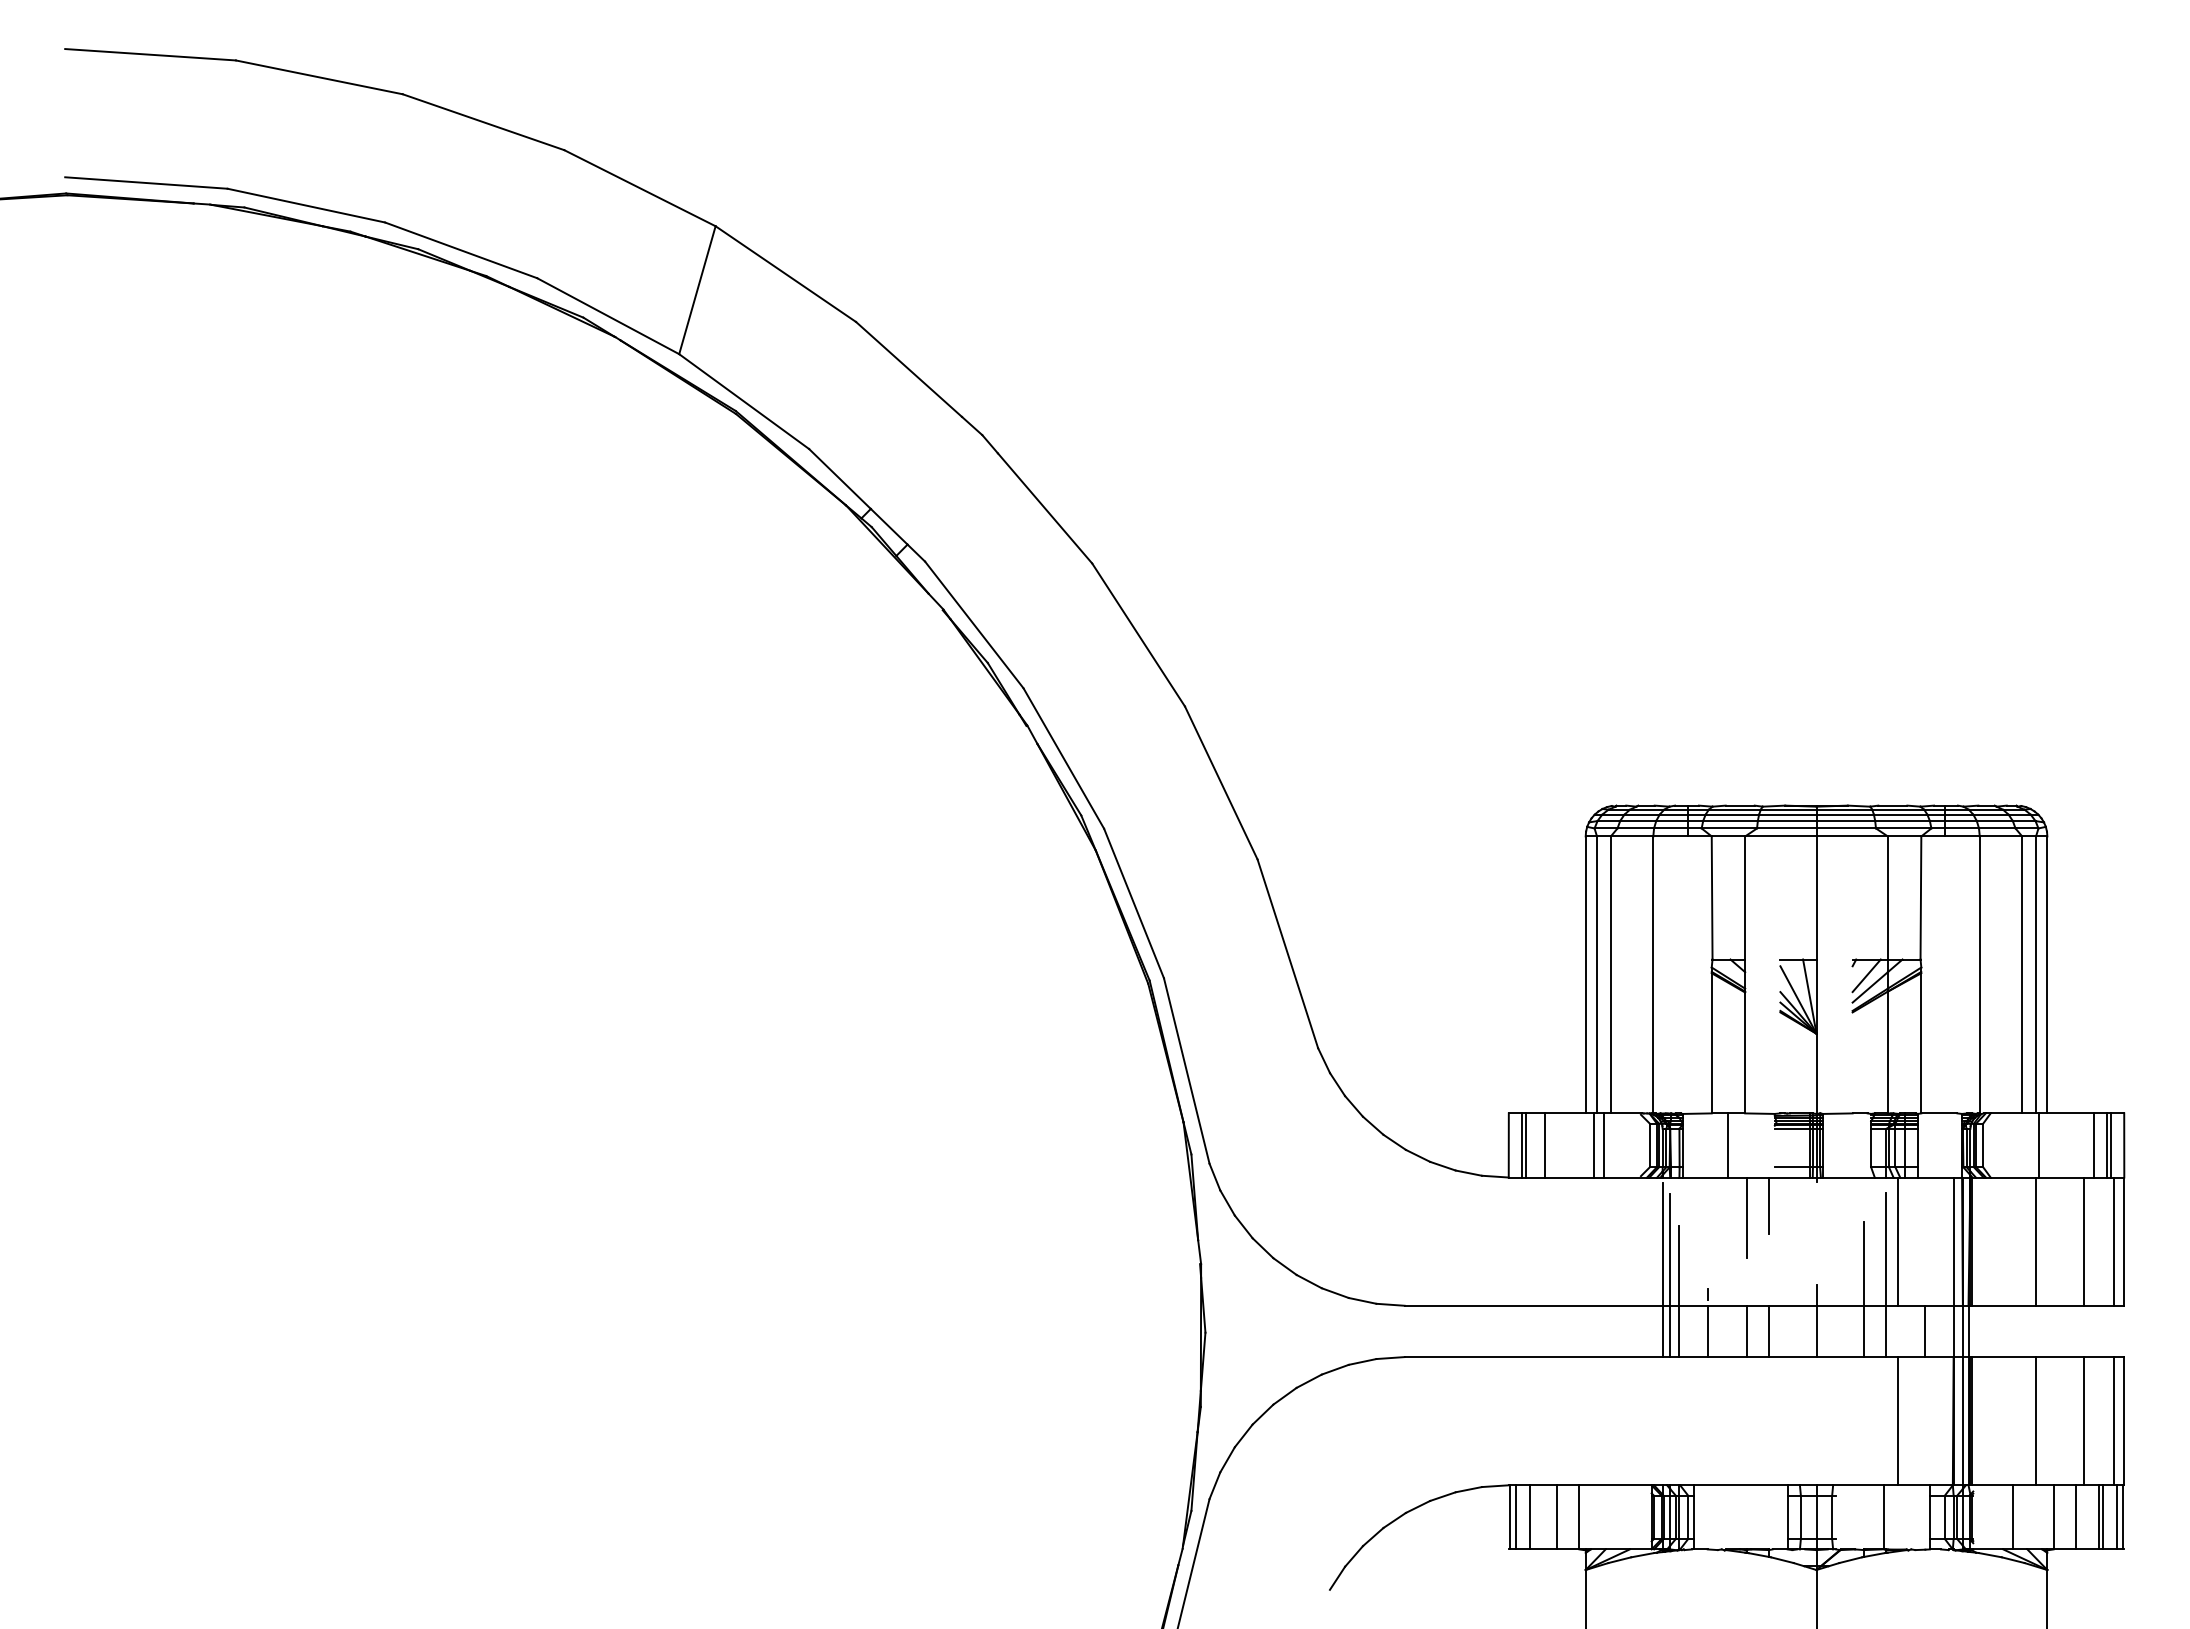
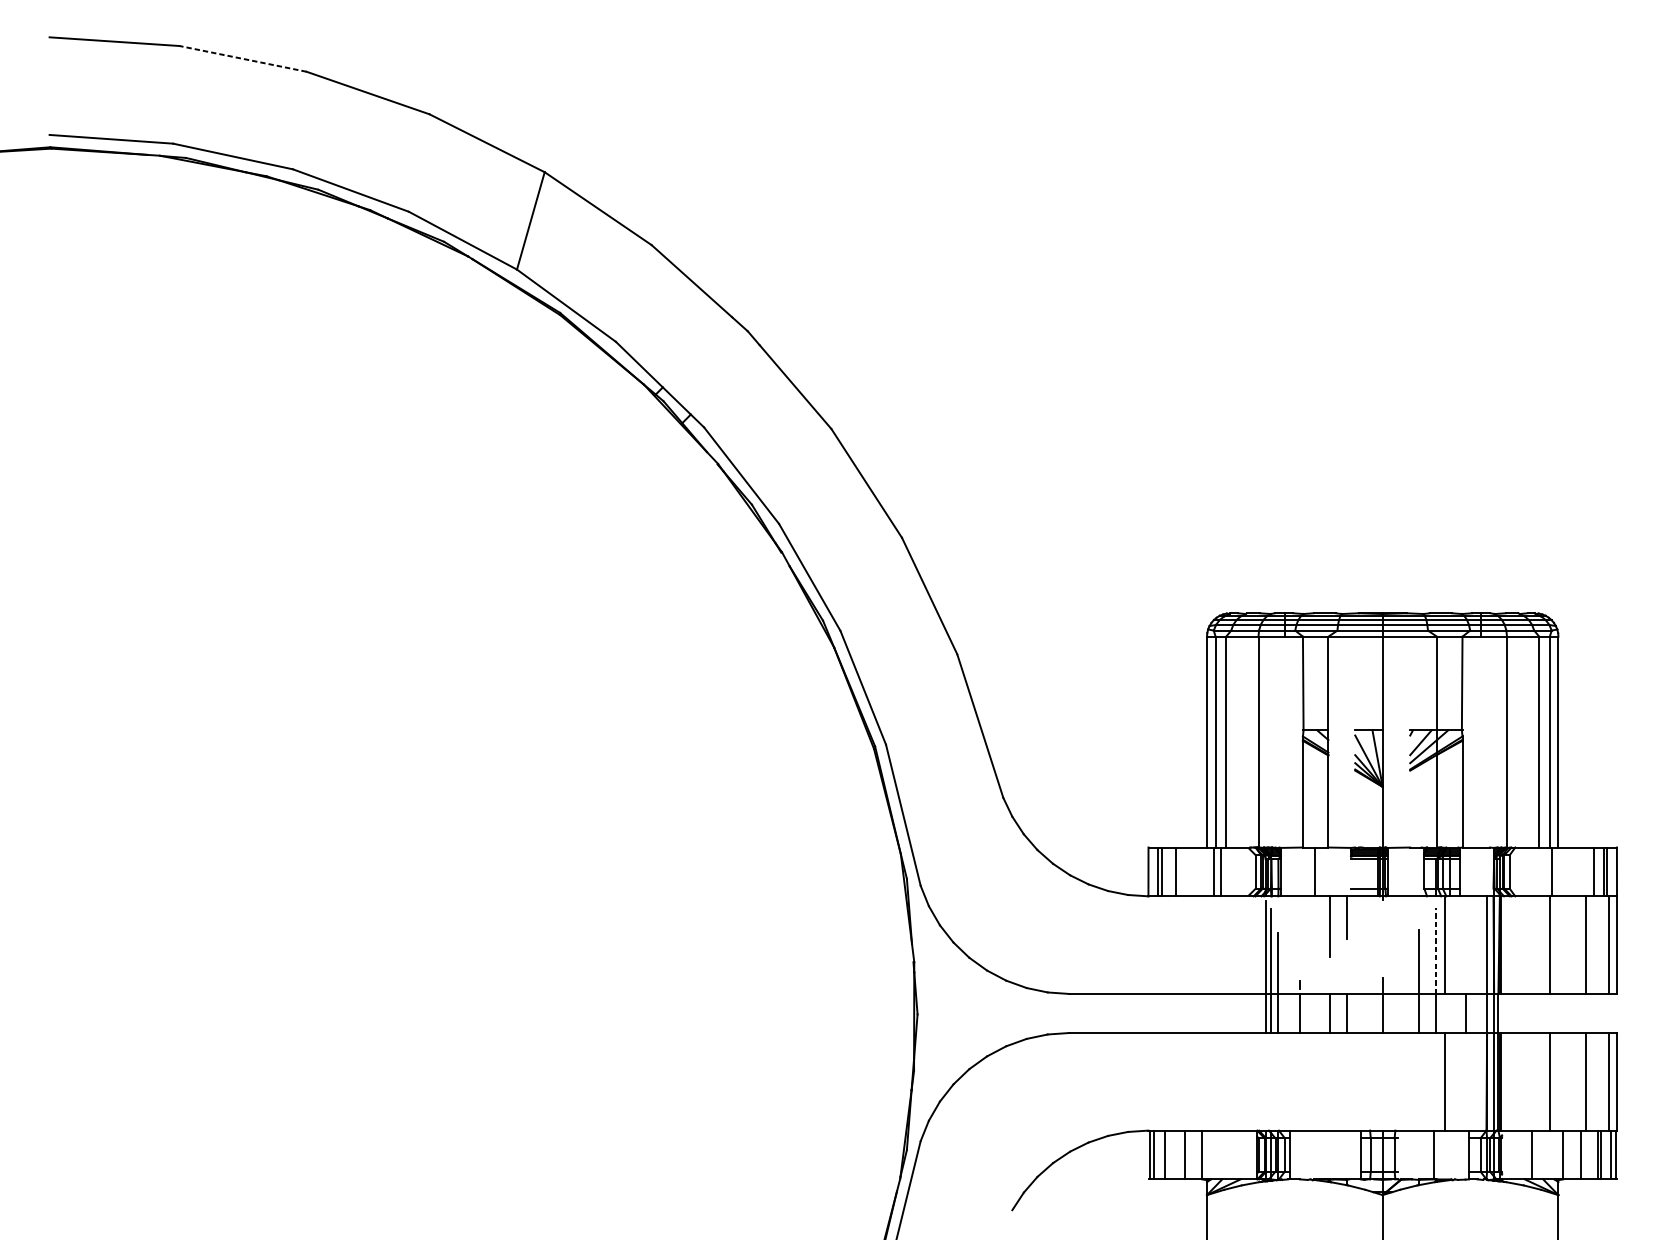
line: (318, 77) -> (242, 58), solid -> dashed
line: (1886, 1248) -> (1435, 950), solid -> dashed

